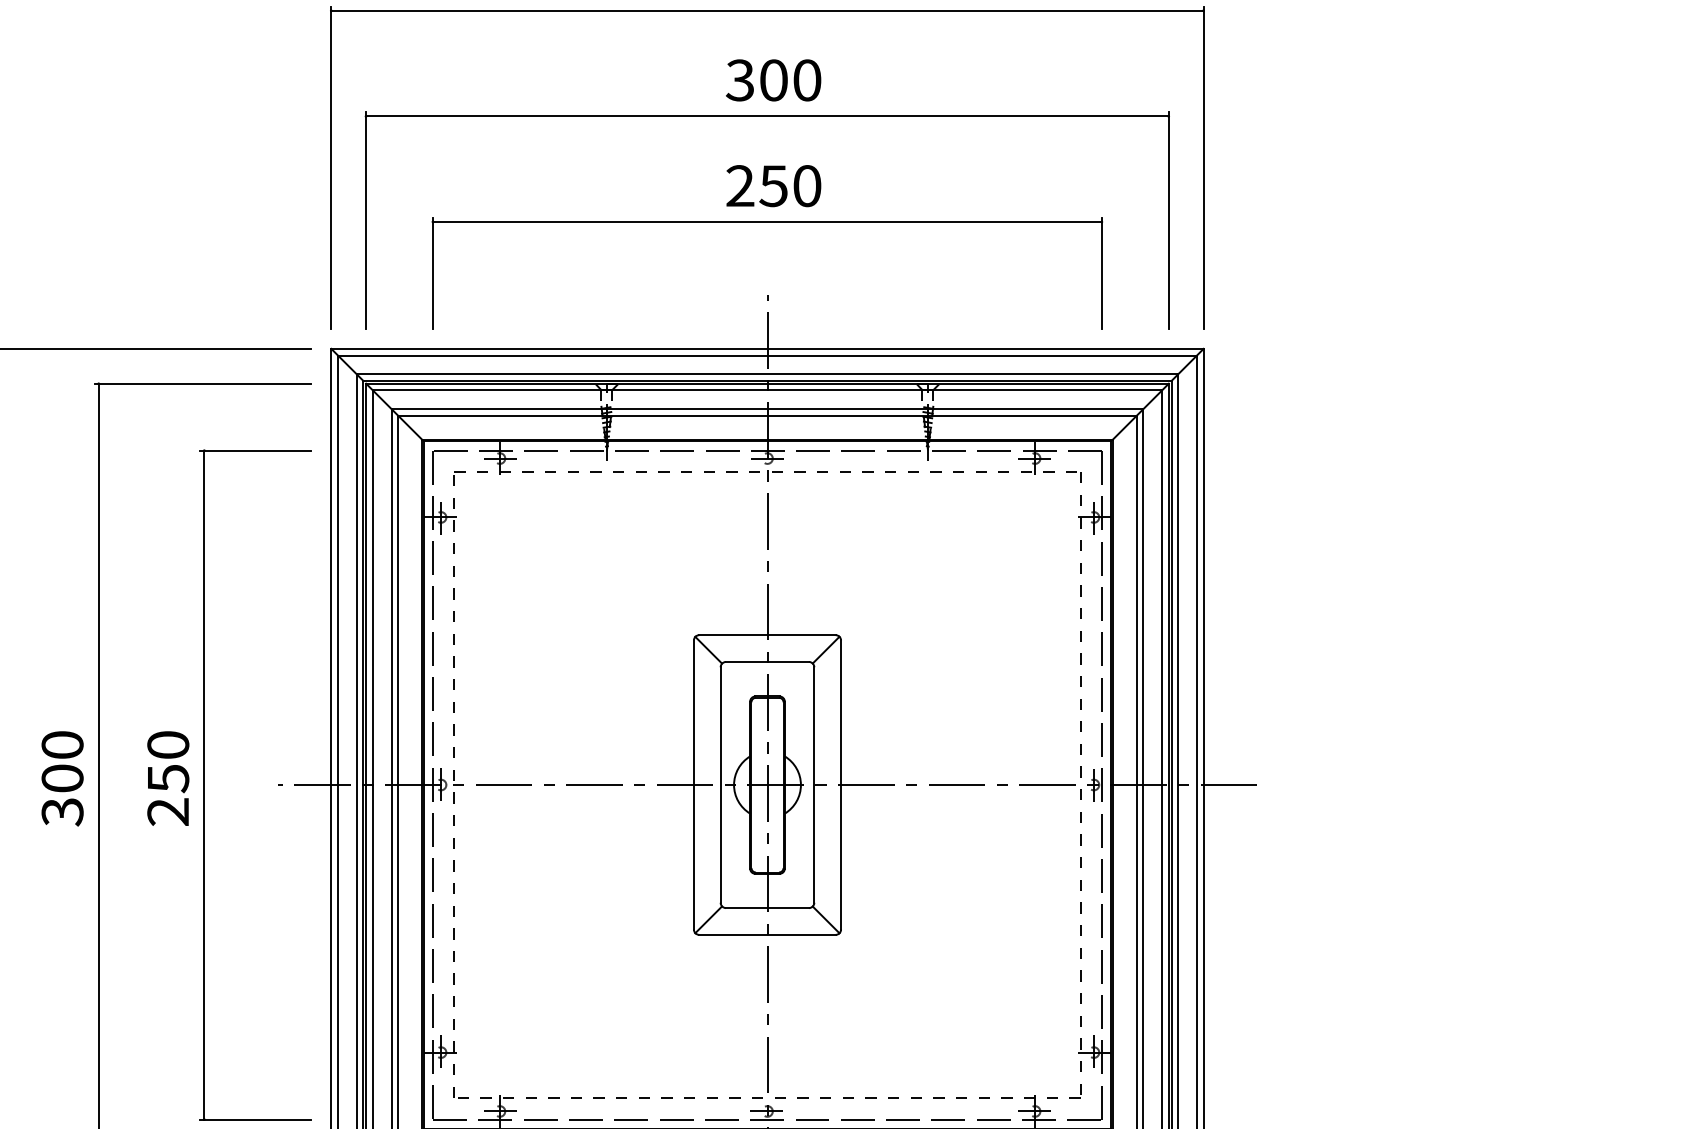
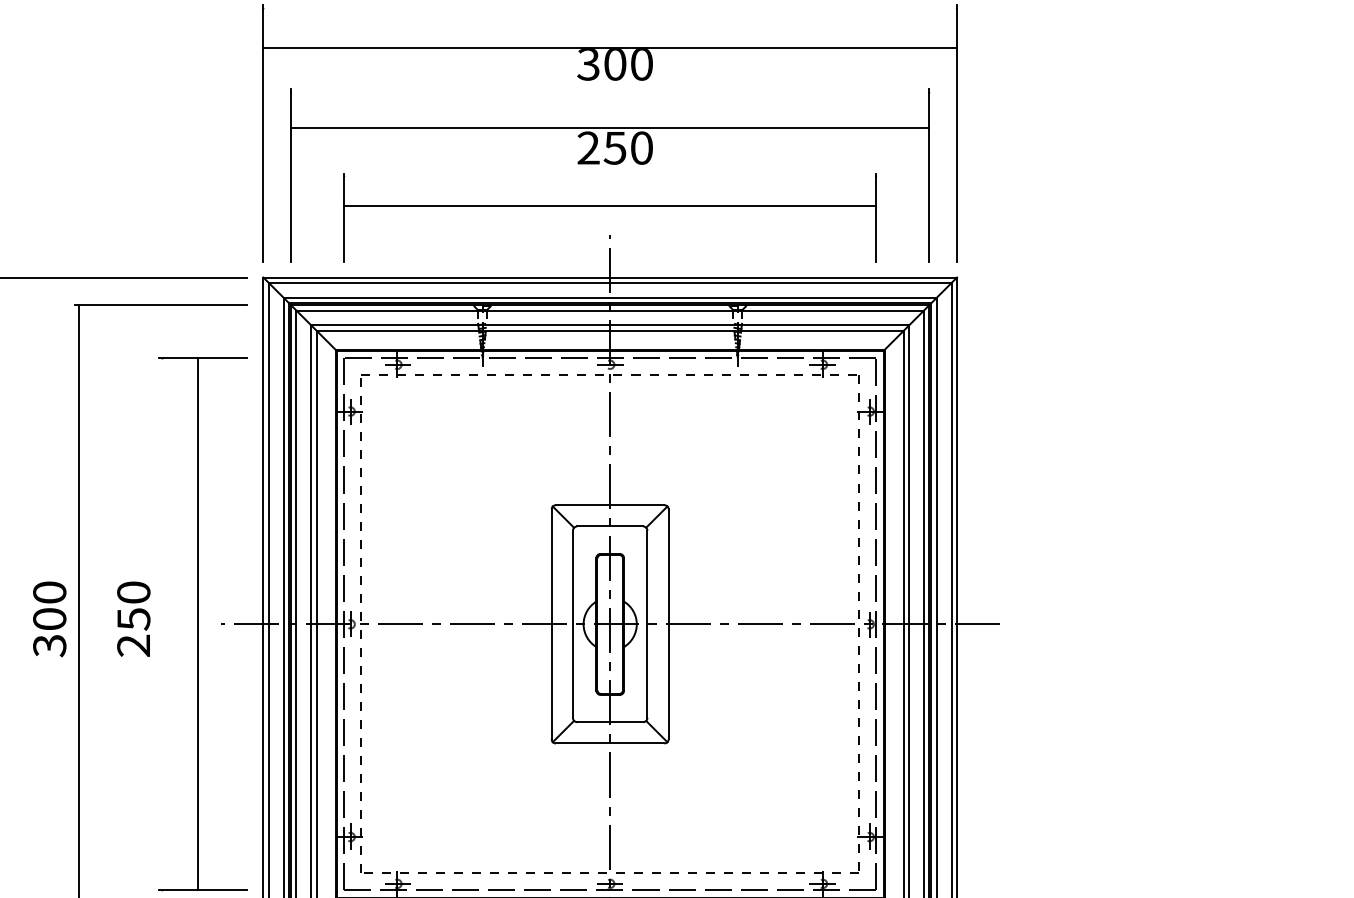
line: (766, 10) -> (609, 47), moved
line: (767, 116) -> (610, 127), moved
line: (767, 221) -> (610, 205), moved
line: (204, 785) -> (198, 624), moved

